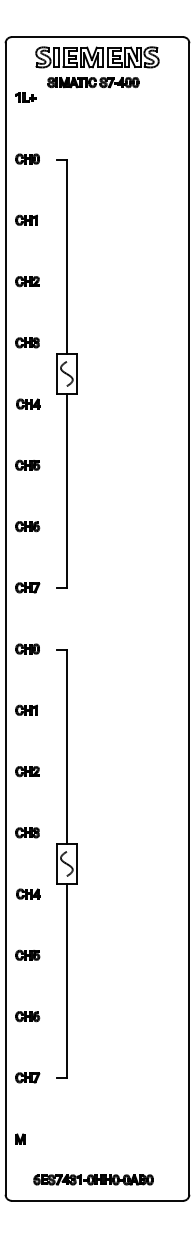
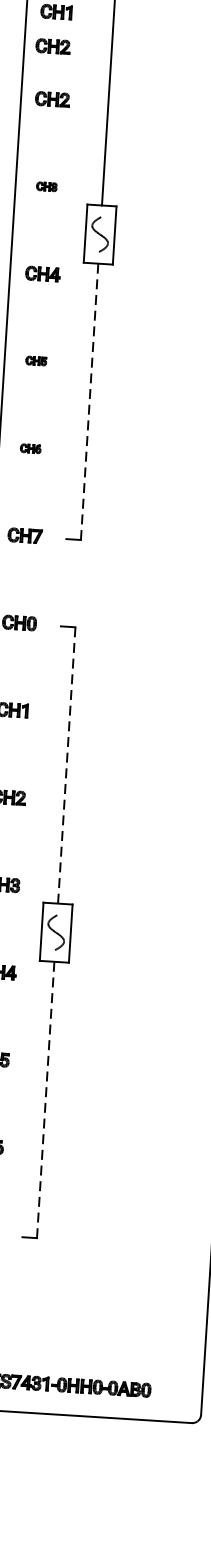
part: (25, 244) -> (52, 46), added
part: (27, 342) -> (46, 186), size x0.6
part: (27, 464) -> (35, 359), size x0.6
line: (66, 491) -> (89, 401), solid -> dashed
part: (27, 526) -> (30, 448), size x0.6
line: (66, 746) -> (66, 765), solid -> dashed
line: (66, 981) -> (45, 1100), solid -> dashed

